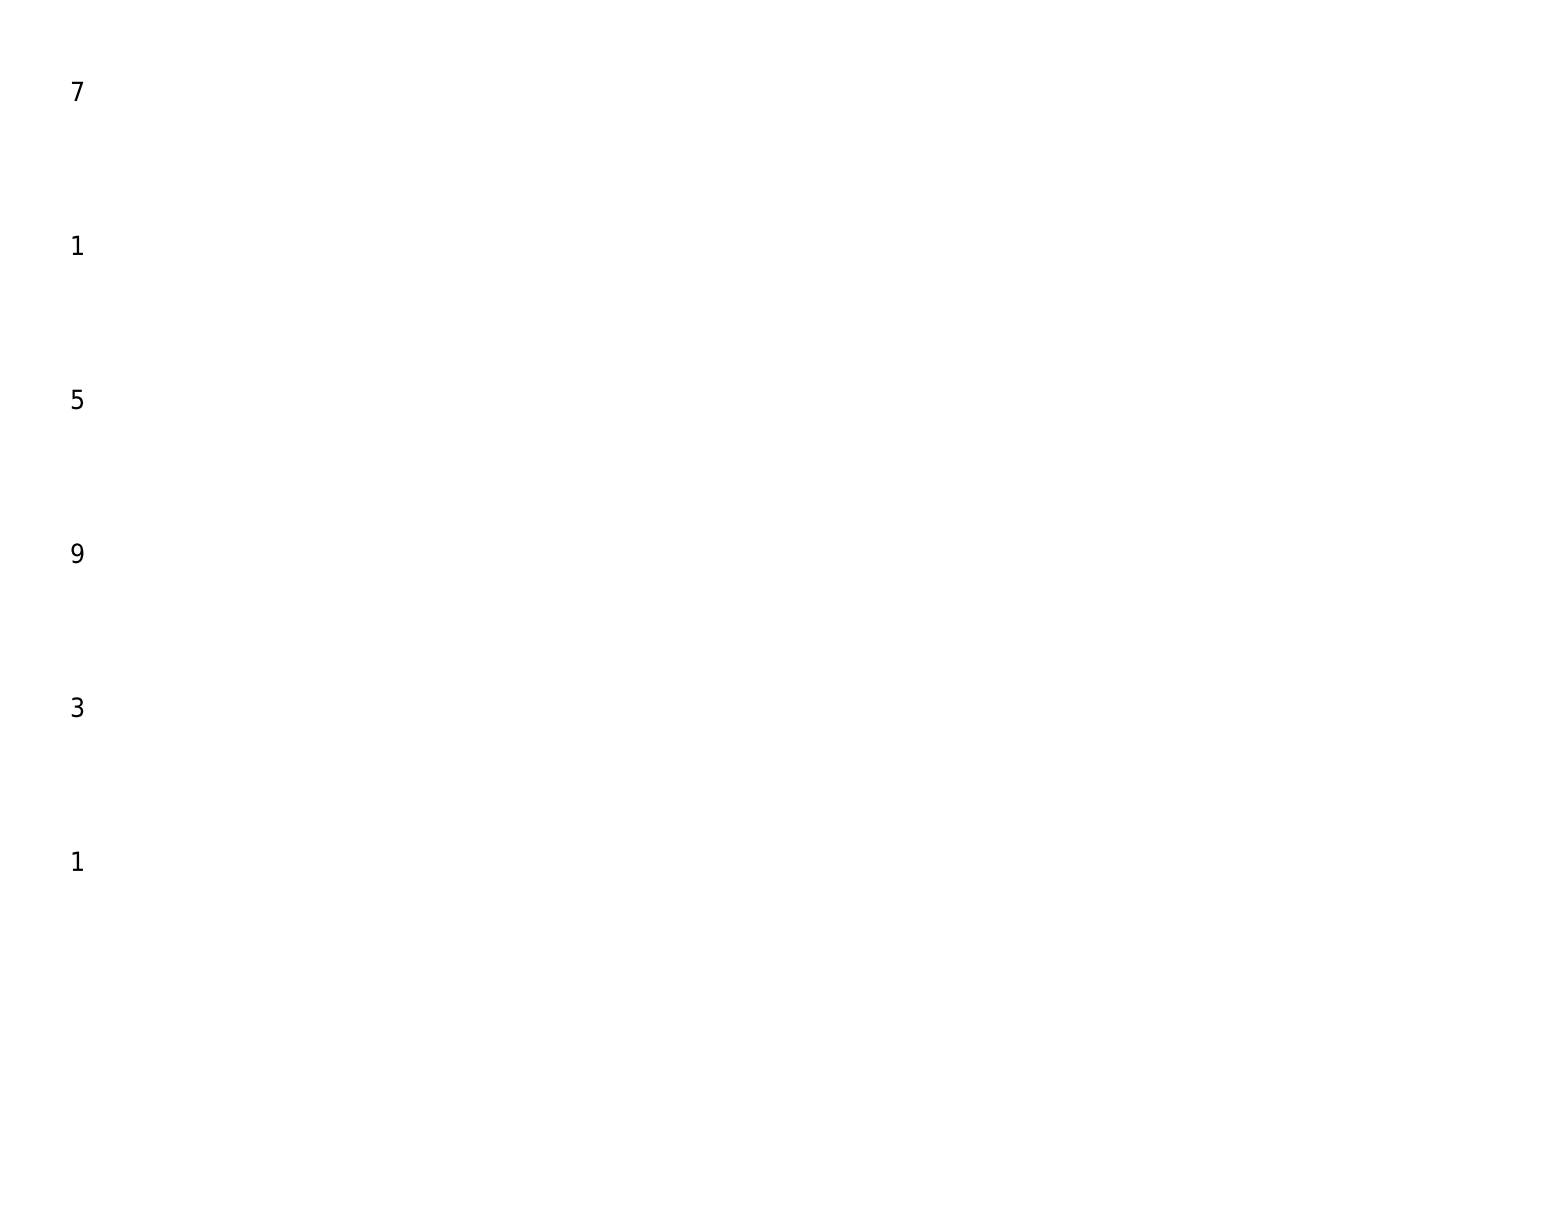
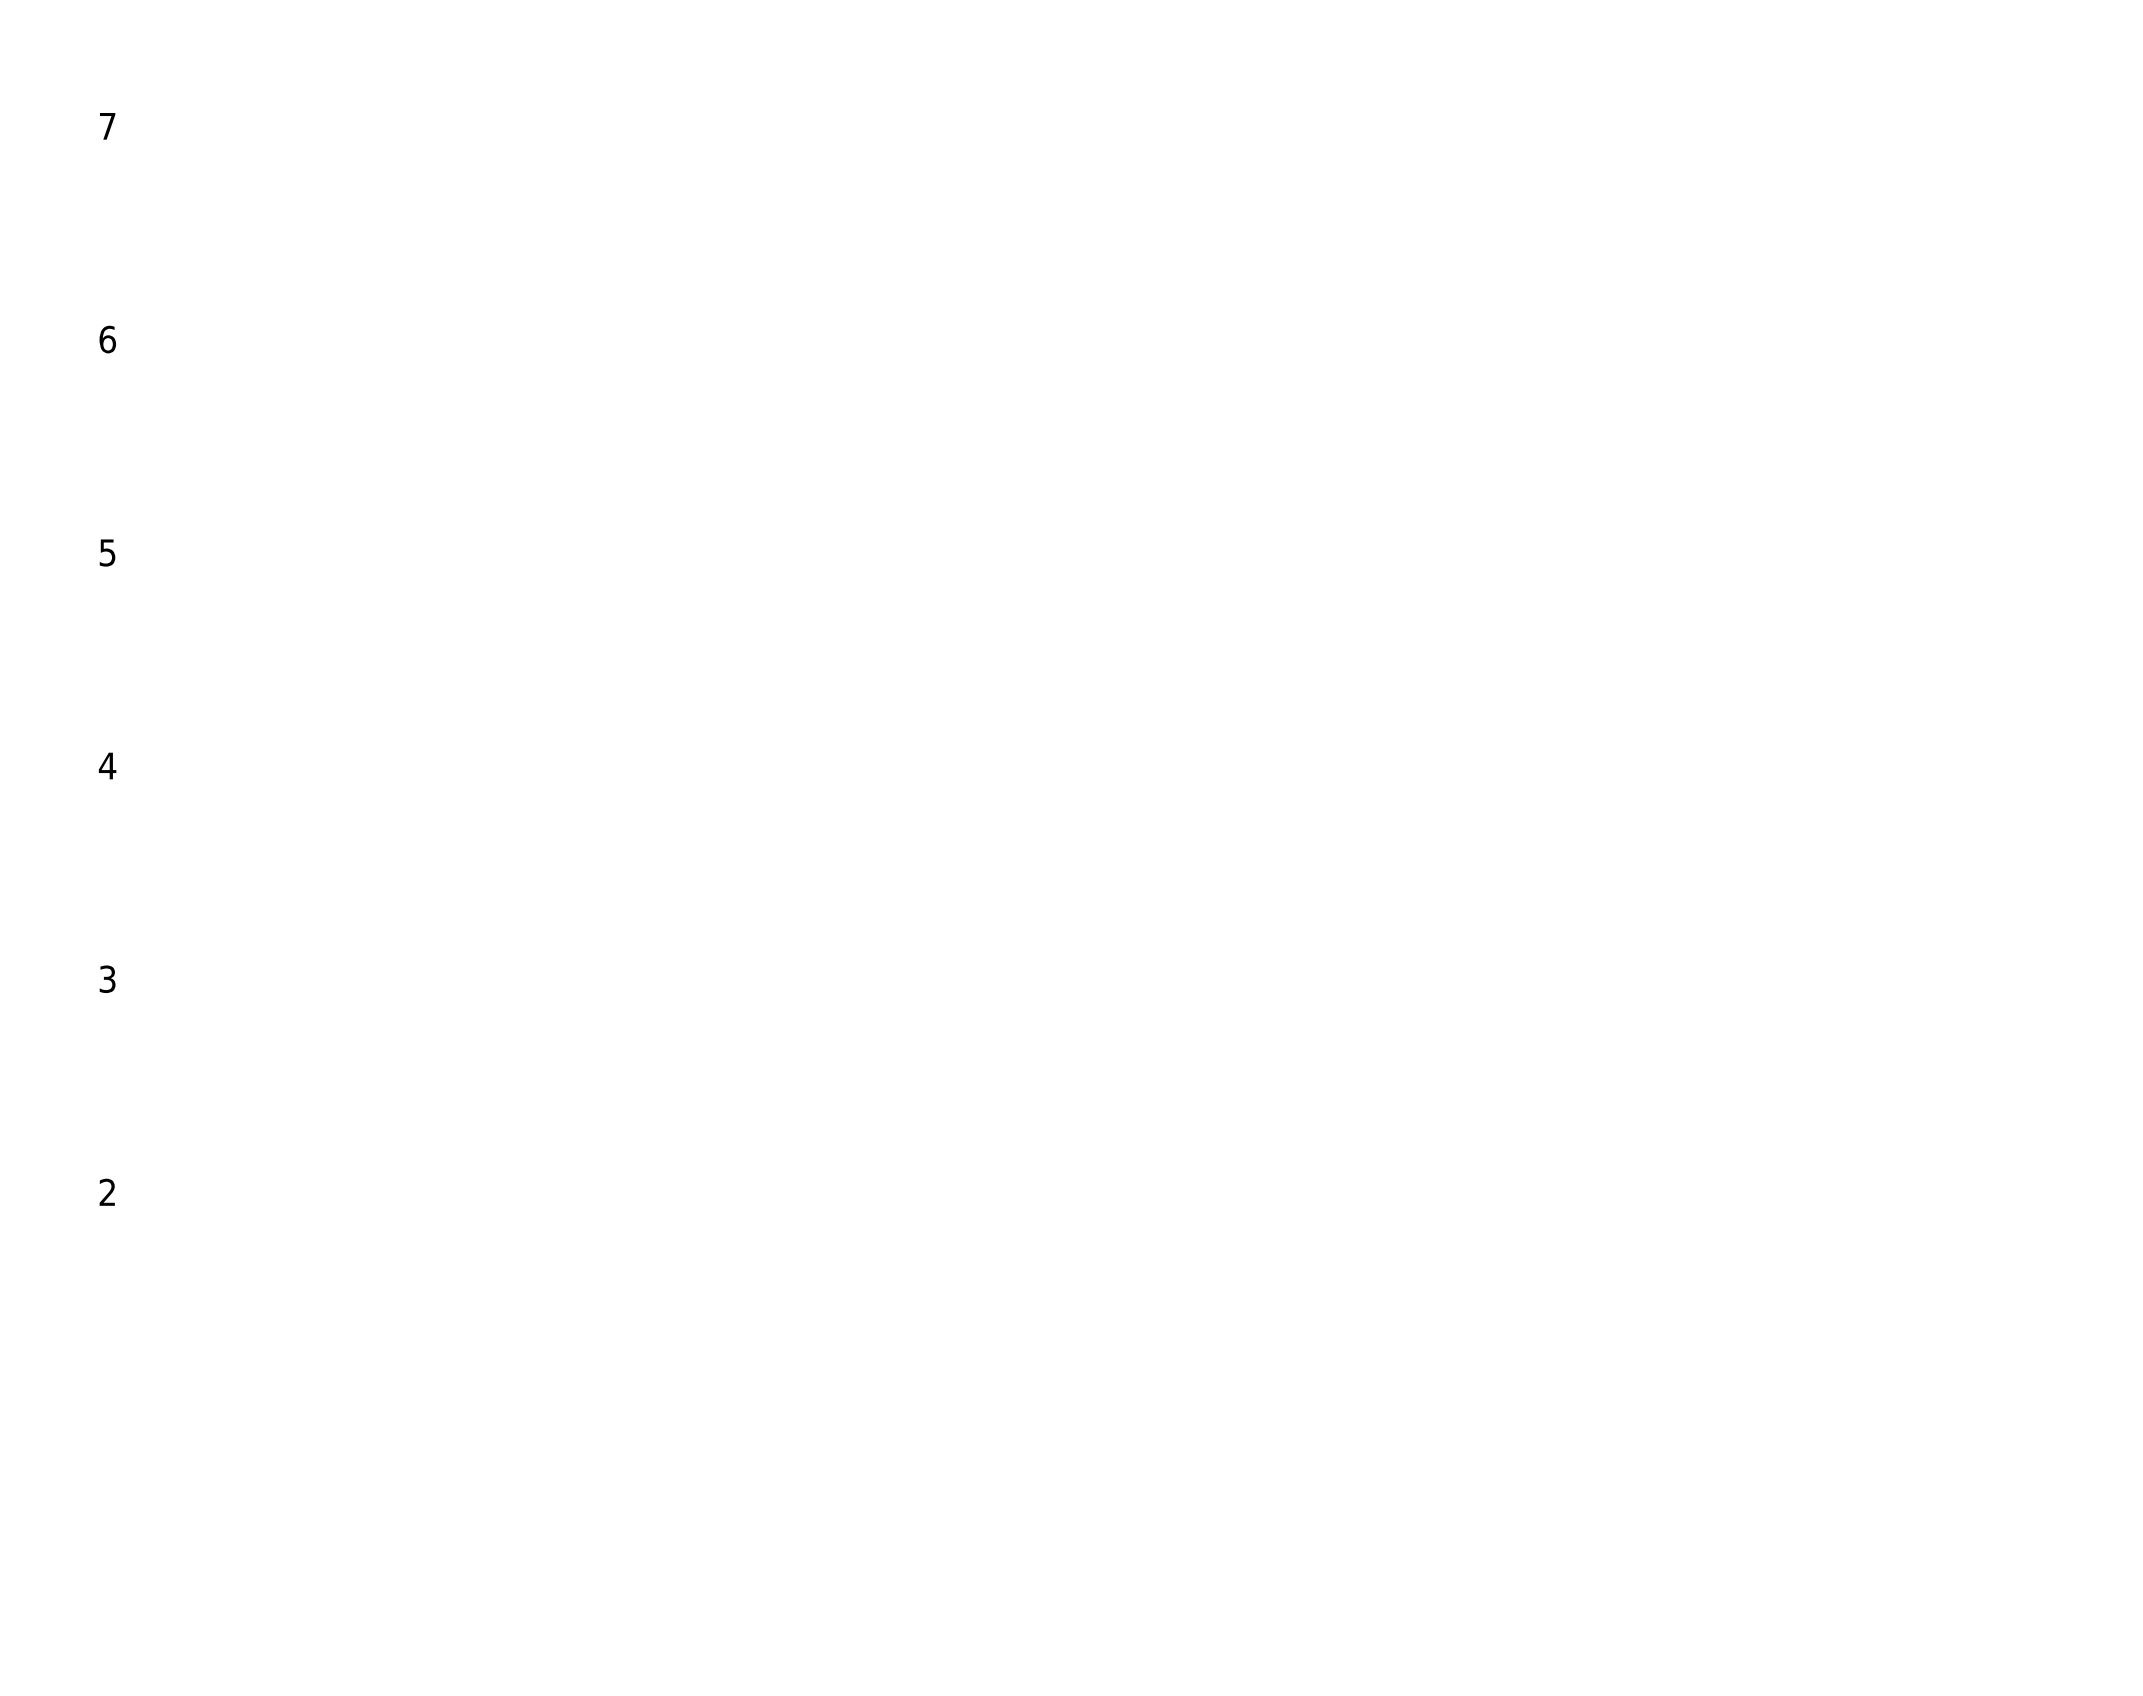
text: (77, 245) -> (107, 339), 1 -> 6
text: (77, 552) -> (107, 765), 9 -> 4
text: (77, 860) -> (107, 1191), 1 -> 2

